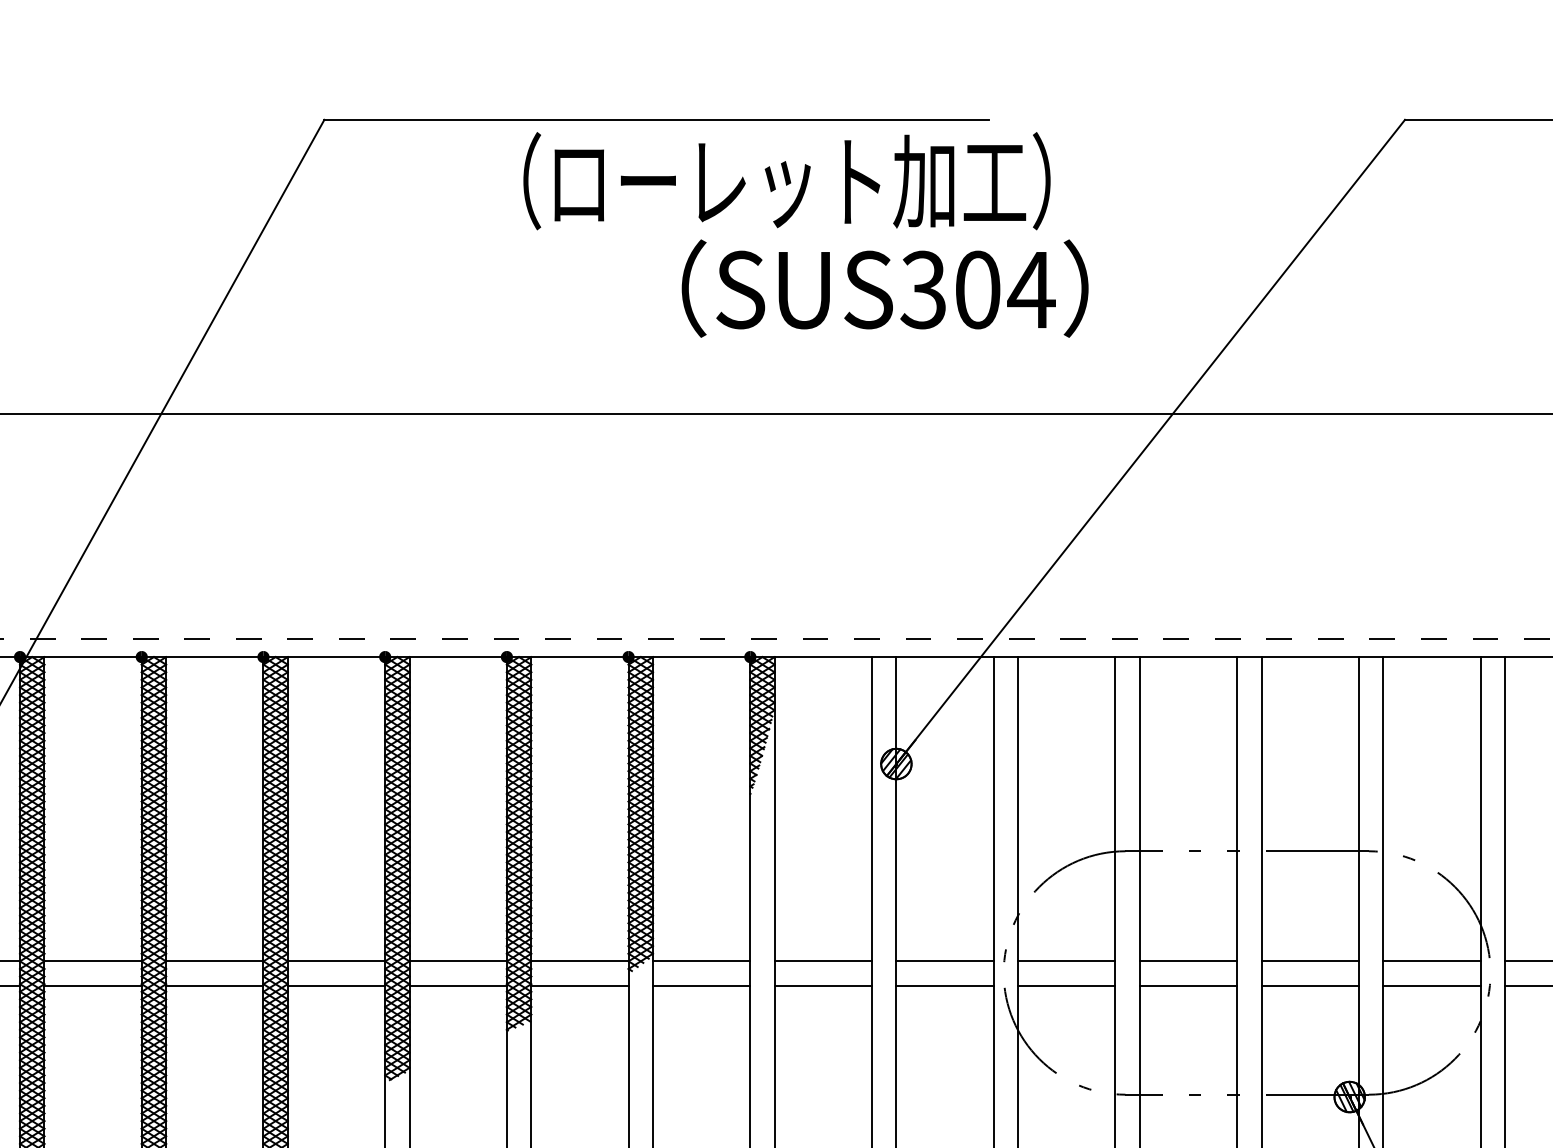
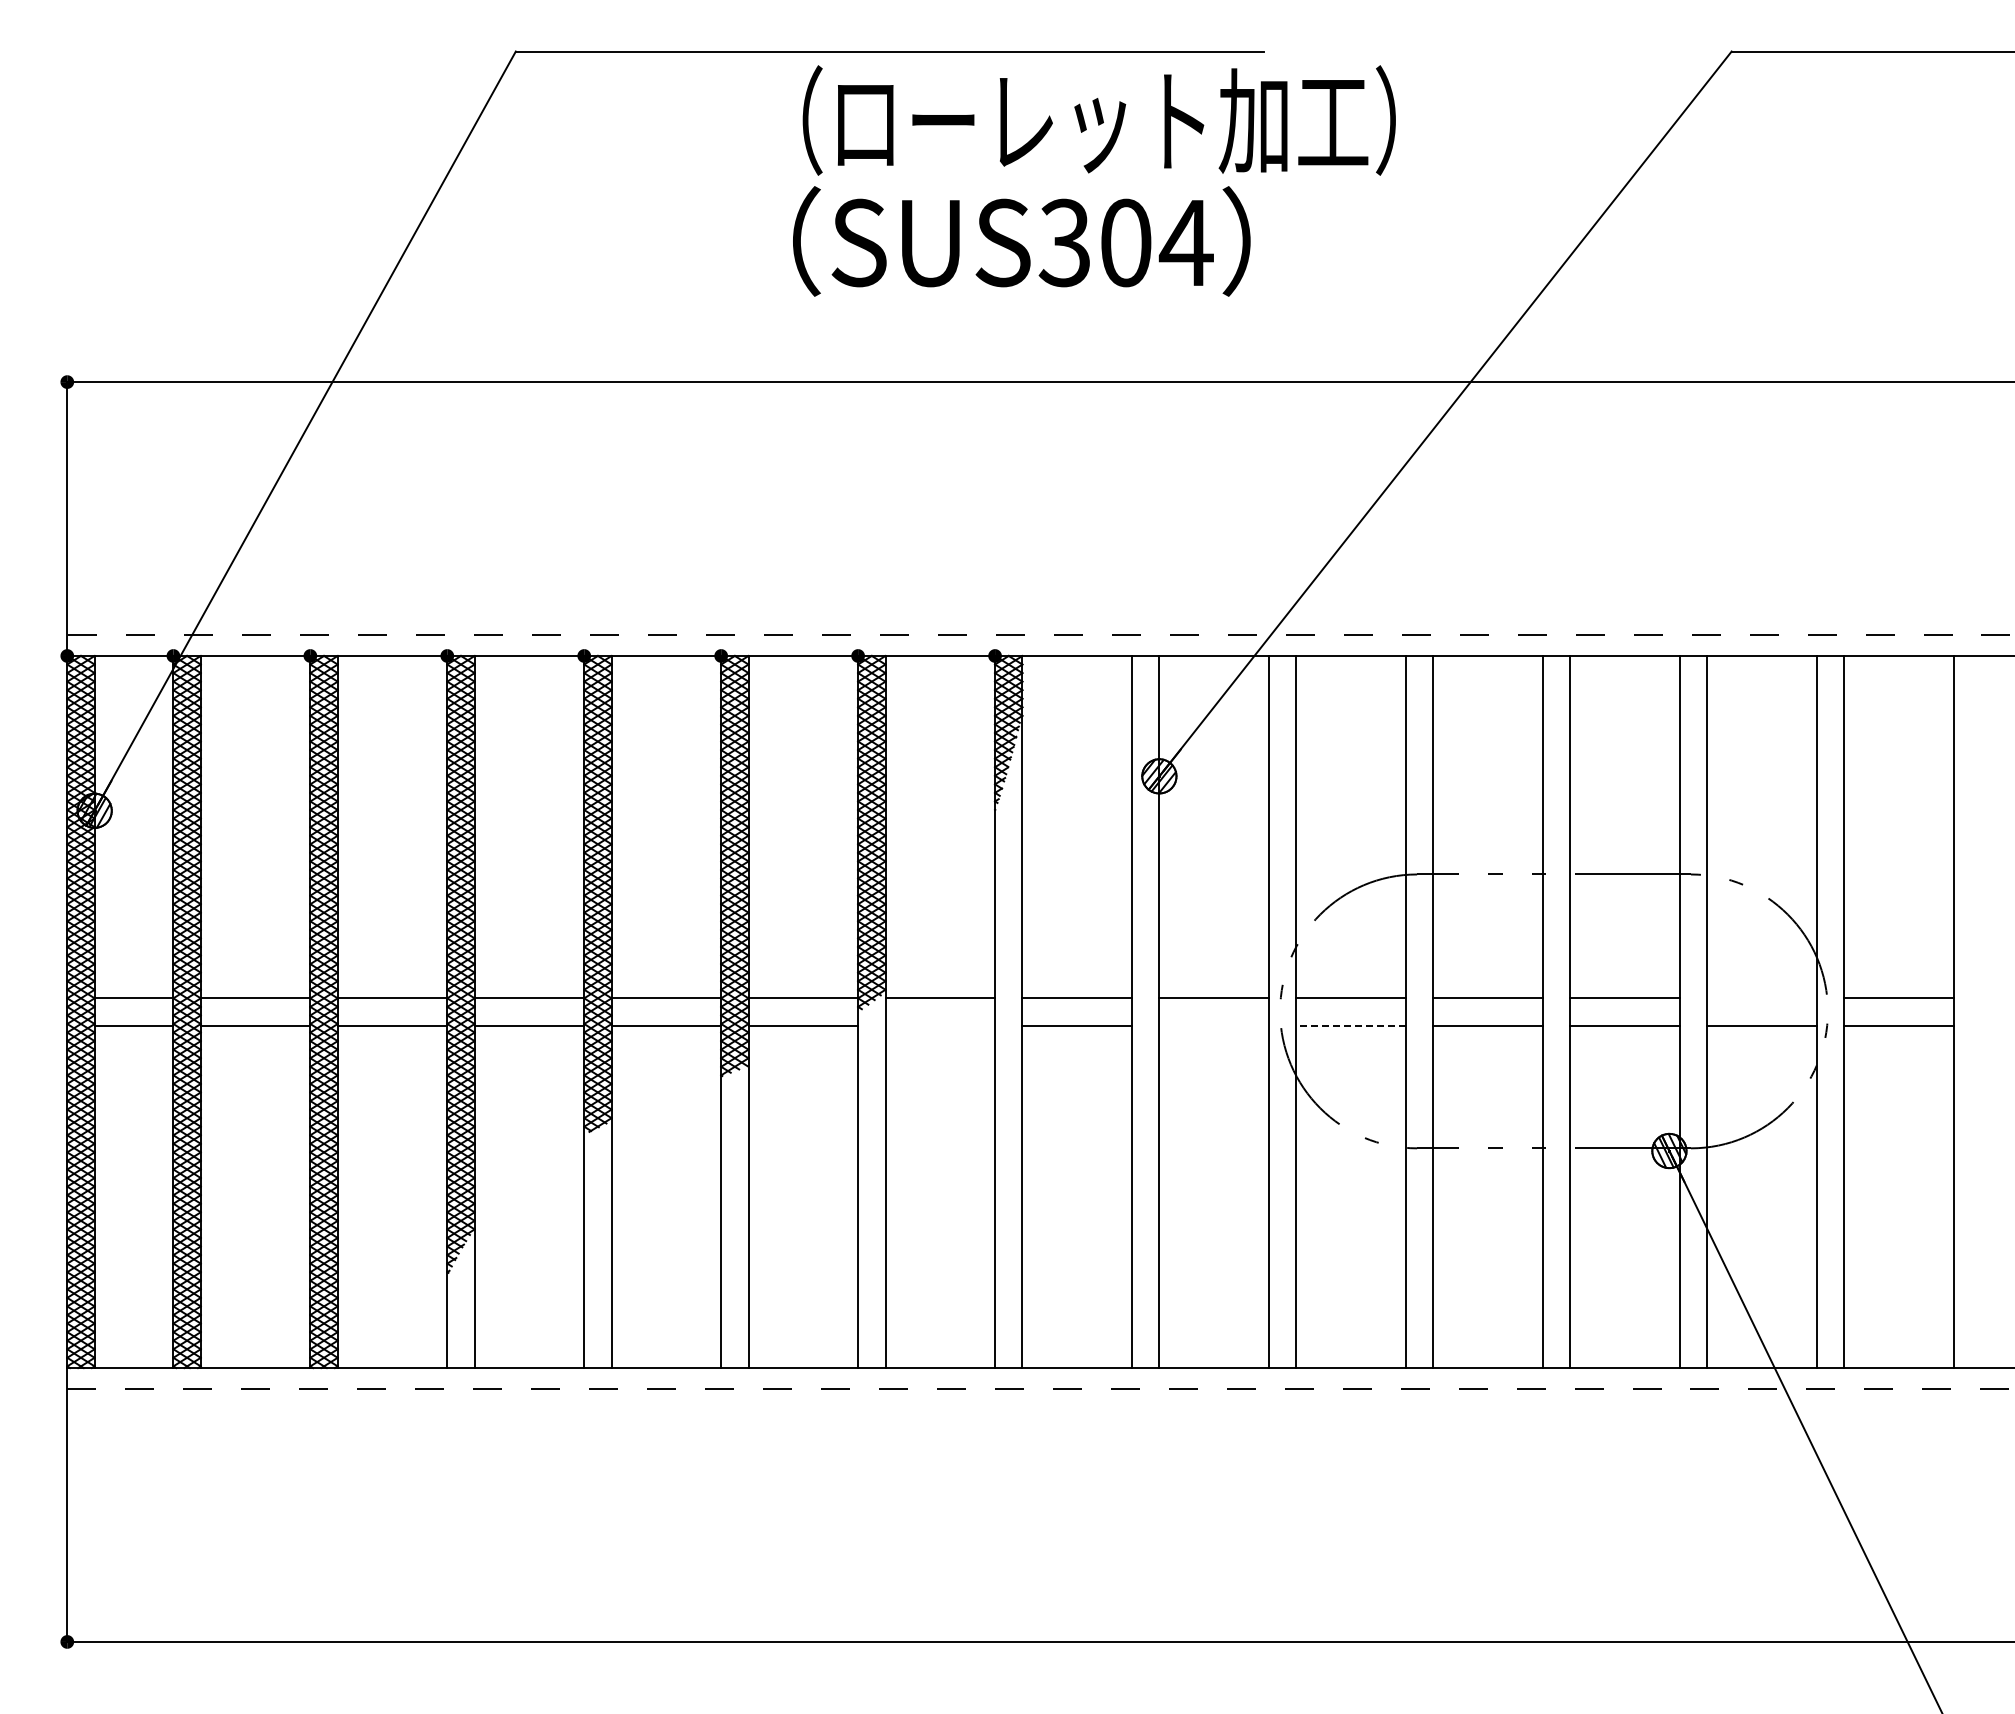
text: (786, 181) -> (1098, 120), moved
text: (884, 288) -> (1021, 241), moved
line: (1431, 961) -> (1761, 998), removed
line: (701, 985) -> (940, 1025), removed
line: (944, 985) -> (1213, 1025), removed
line: (1067, 985) -> (1351, 1025), solid -> dashed

